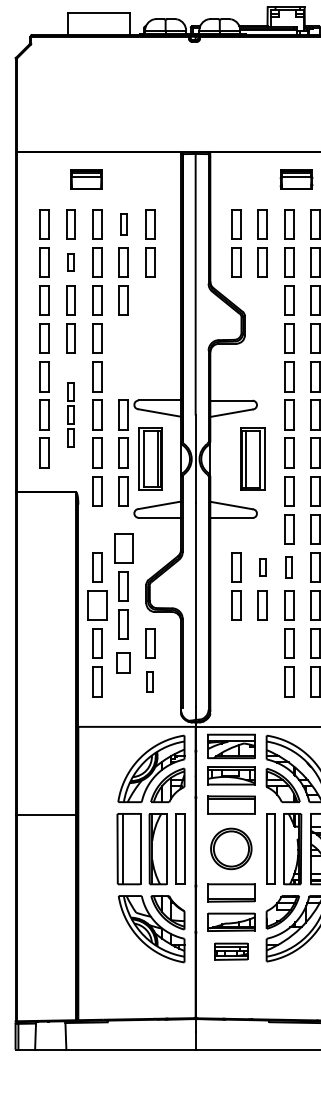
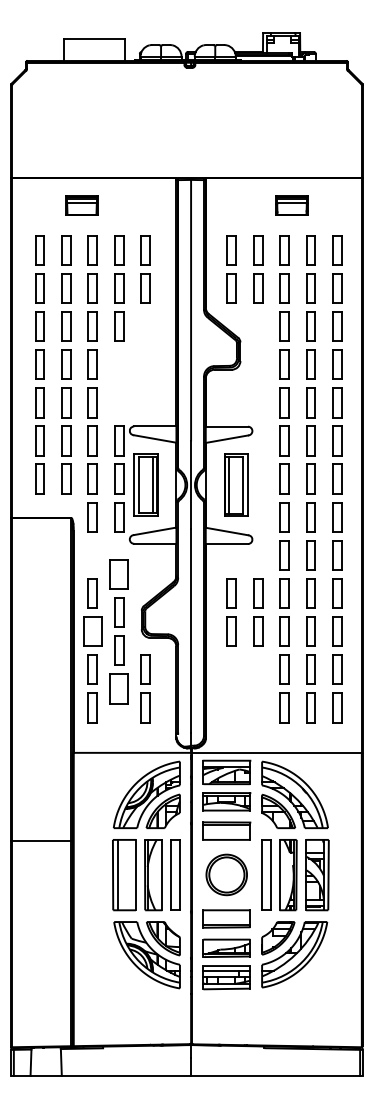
part: (124, 224) -> (119, 250), size x1.43
part: (71, 262) -> (66, 288), size x1.67
part: (71, 414) -> (66, 440), size x1.67
part: (253, 458) -> (236, 484), moved
part: (263, 567) -> (258, 593), size x1.67
part: (289, 567) -> (284, 593), size x1.43
part: (123, 662) -> (118, 688), size x1.43
part: (150, 681) -> (145, 707), size x1.43
part: (231, 951) -> (226, 977), size x1.43

